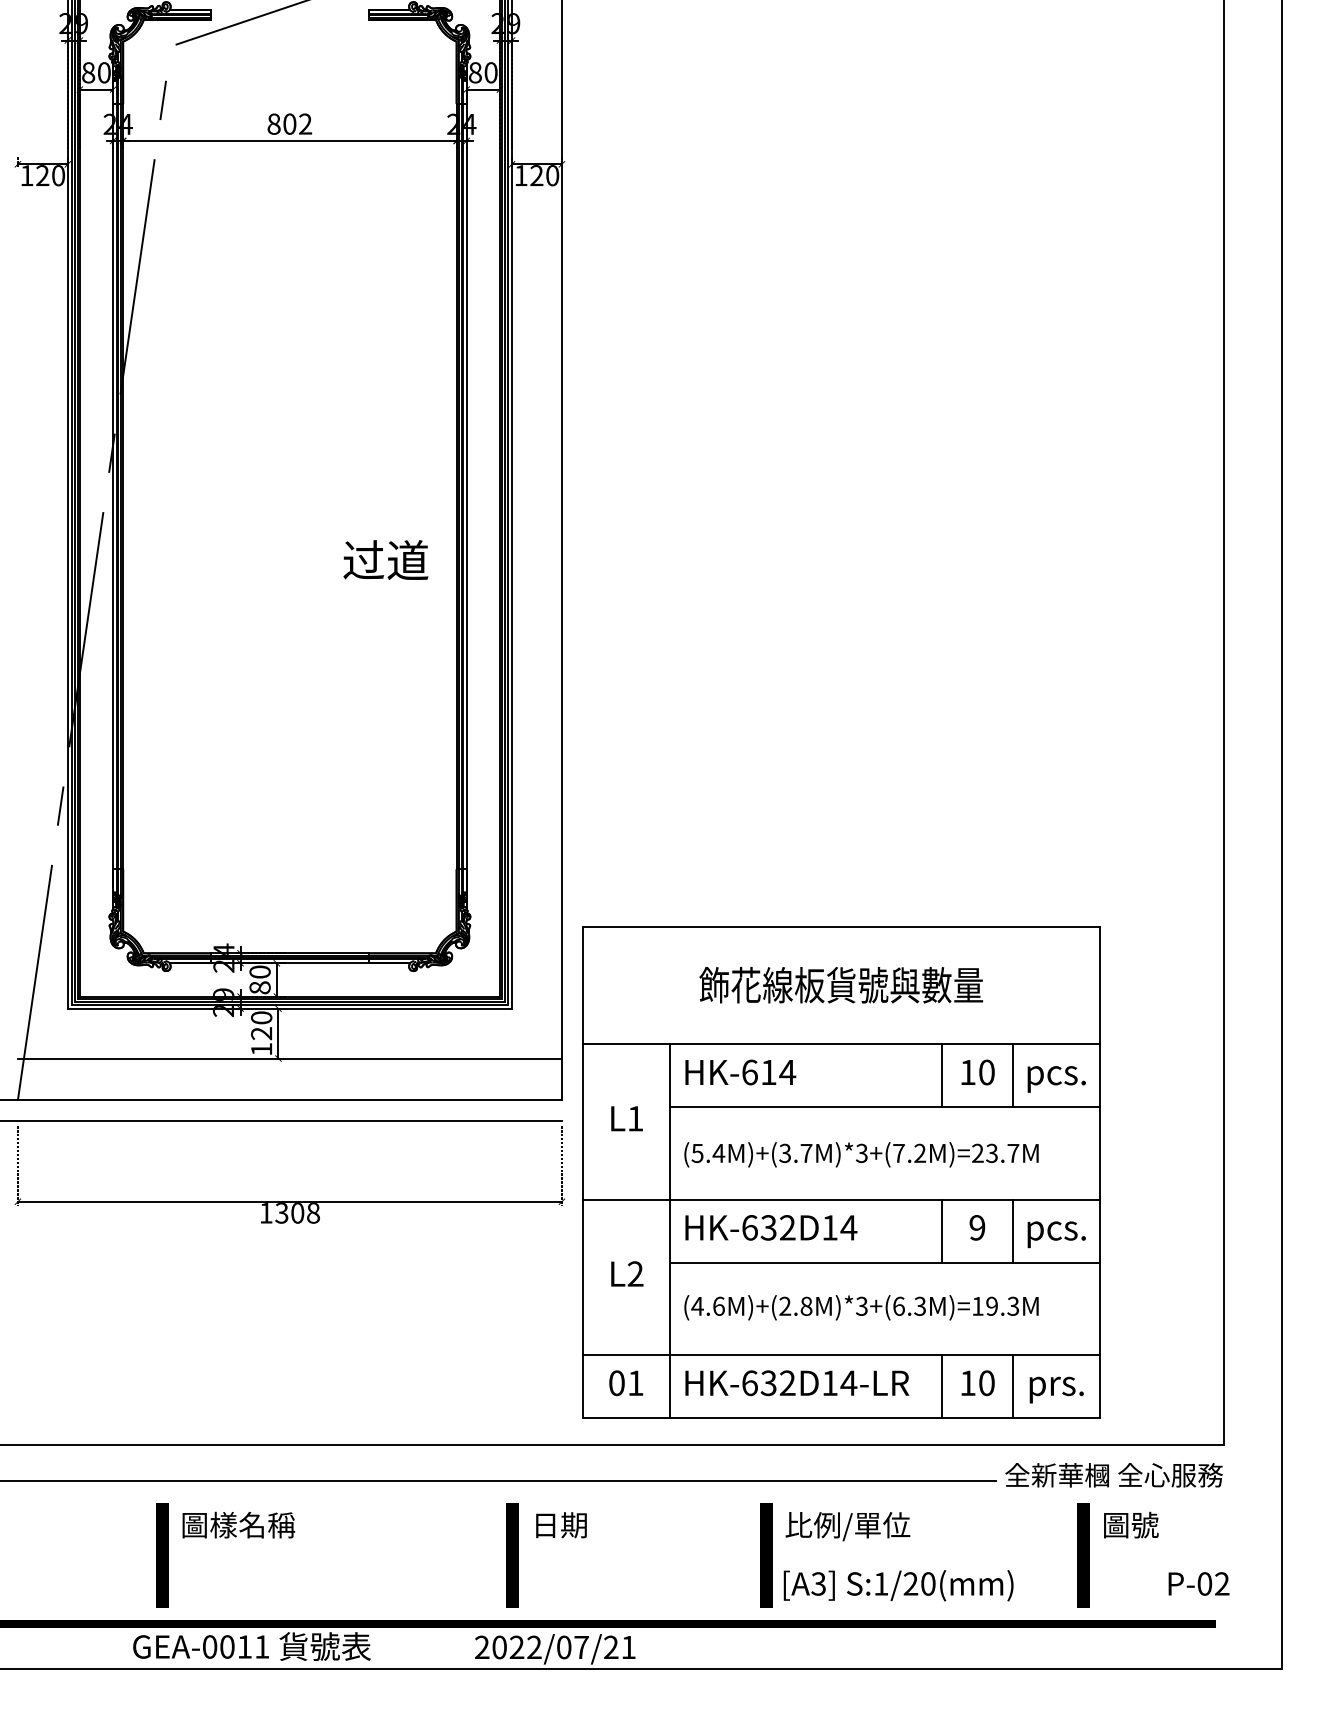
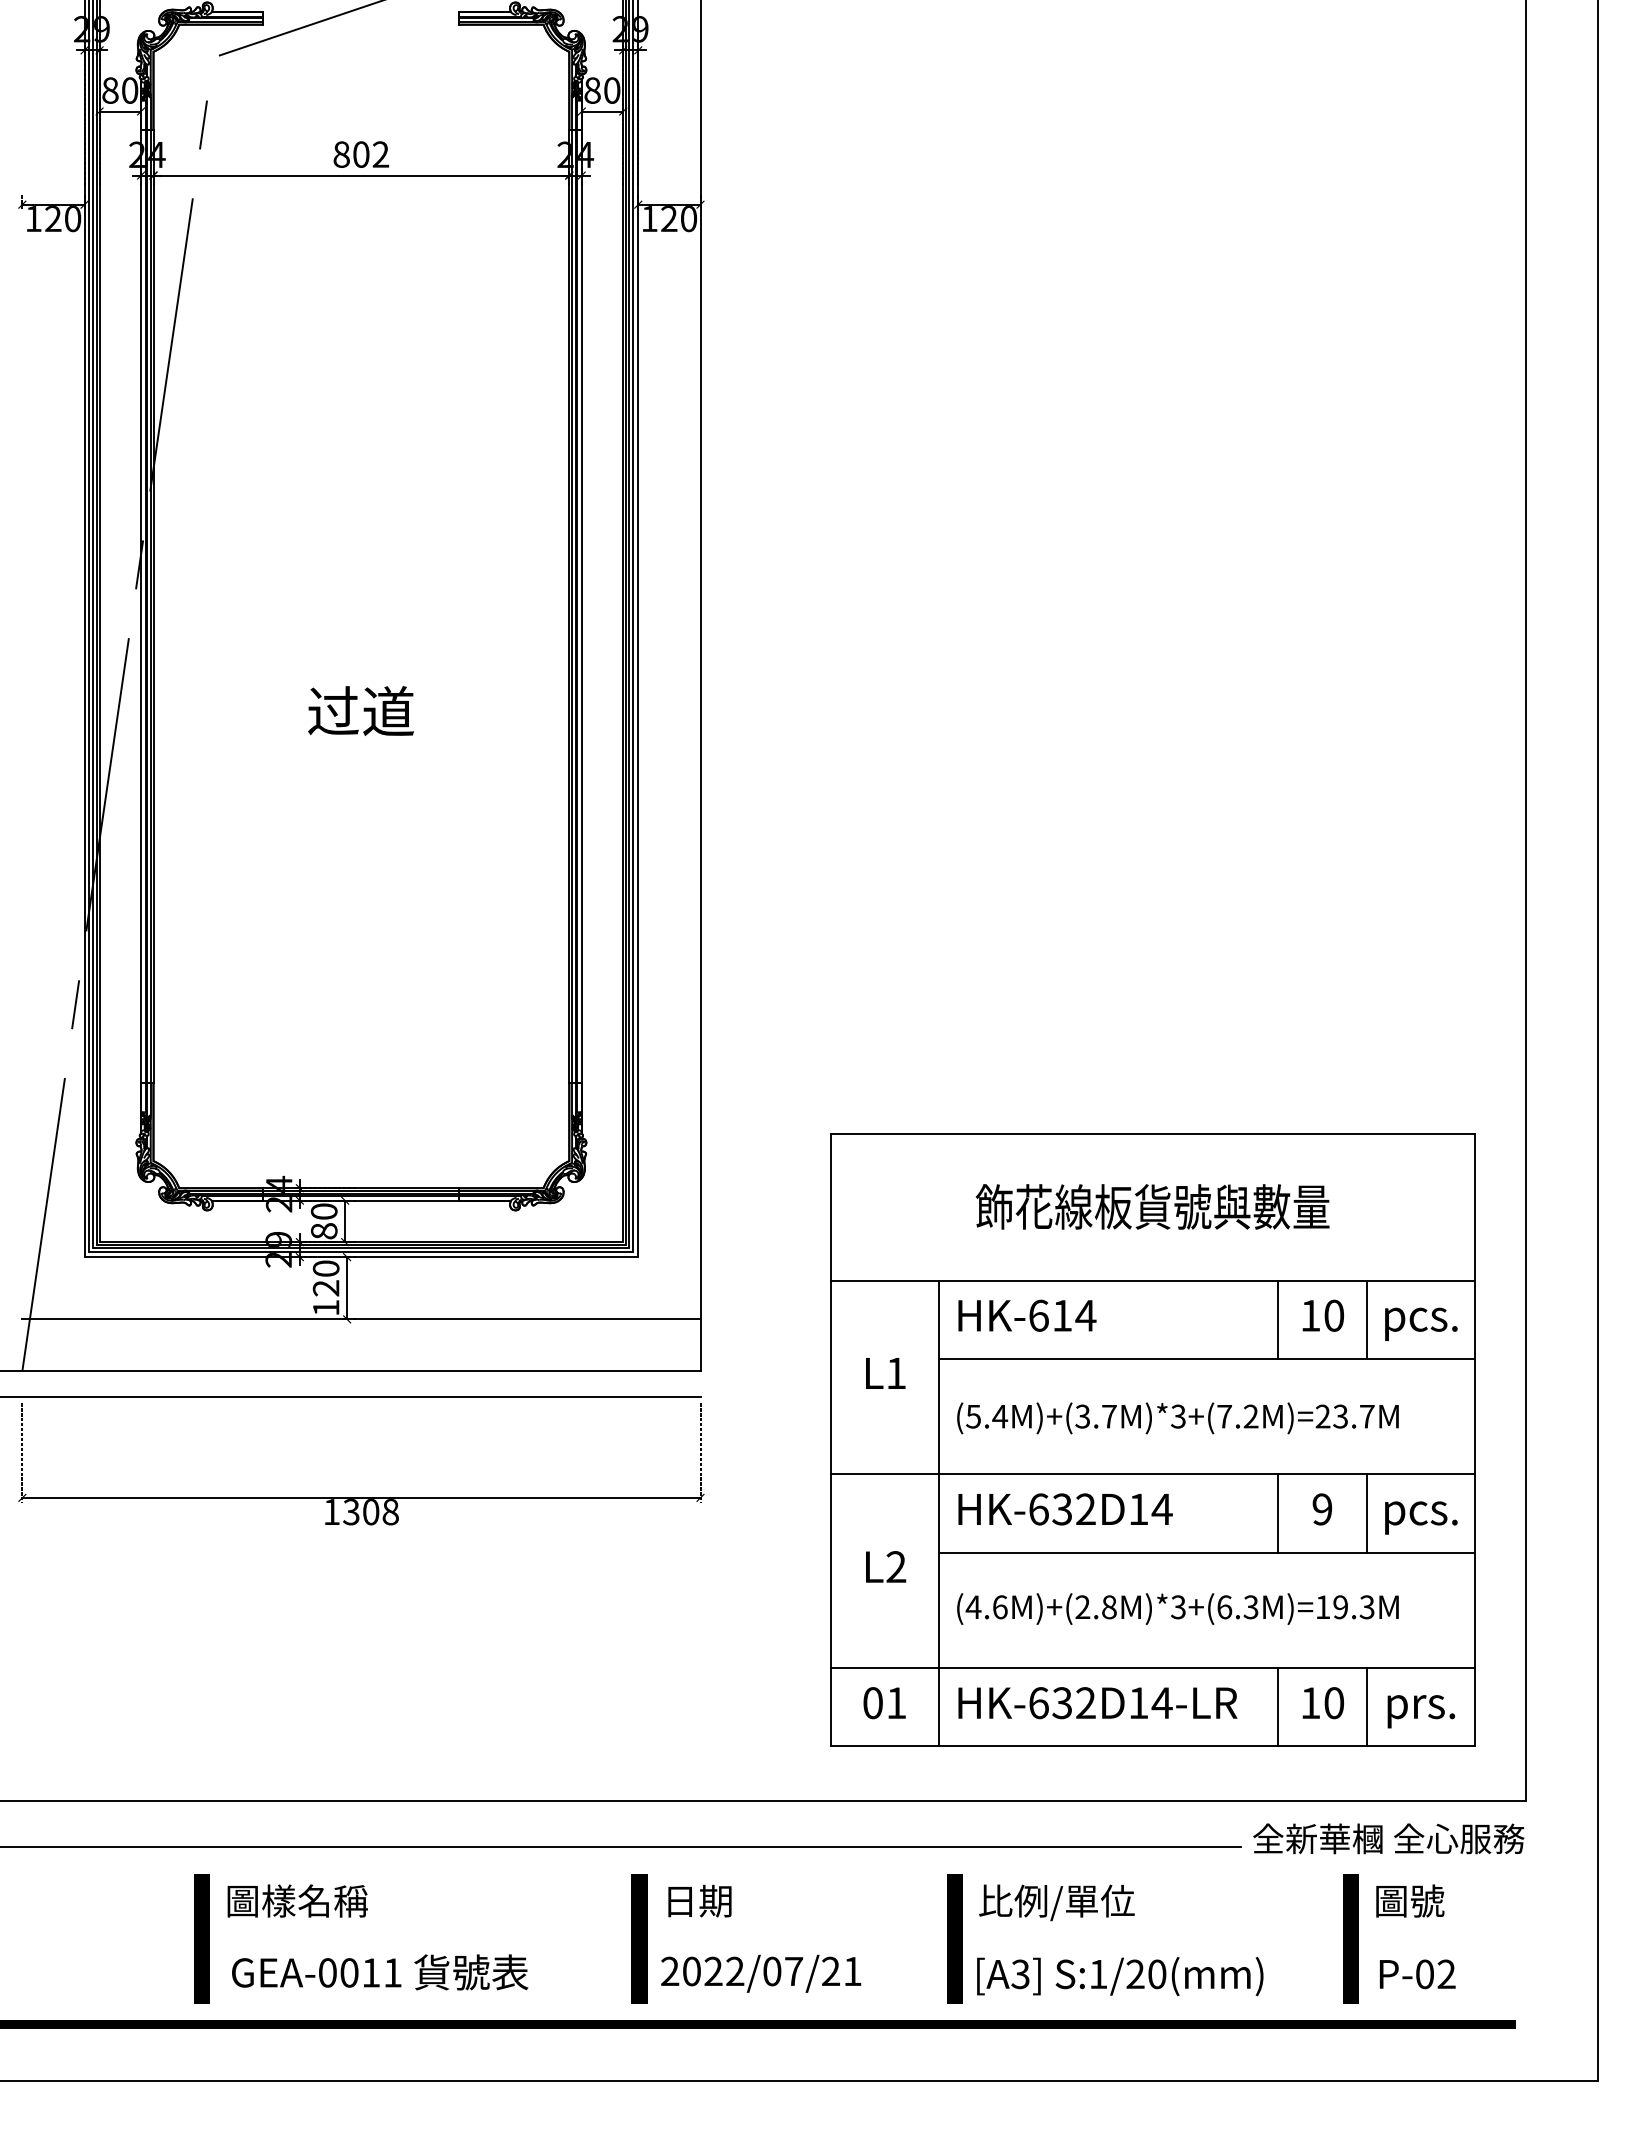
text: (385, 559) -> (360, 710), moved
part: (841, 1171) -> (1152, 1439), moved
text: (1198, 1584) -> (1417, 1974), moved
text: (252, 1646) -> (380, 1972), moved
text: (555, 1649) -> (761, 1973), moved

